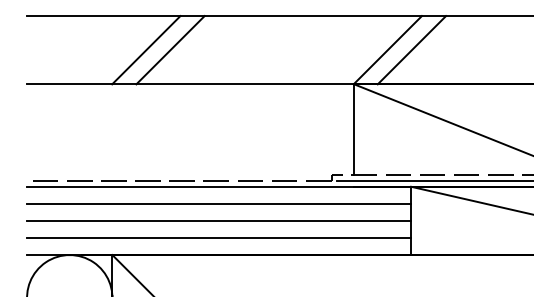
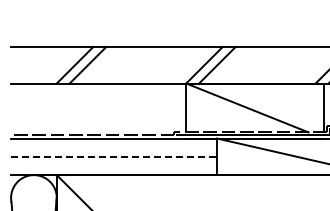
line: (219, 203) -> (114, 147), removed
line: (219, 220) -> (114, 156), solid -> dashed
line: (219, 237) -> (114, 165), removed

